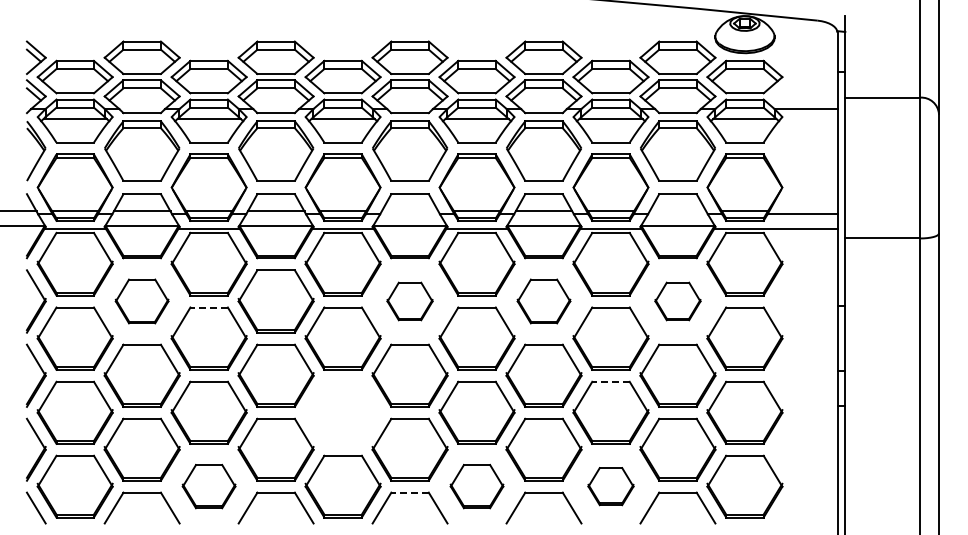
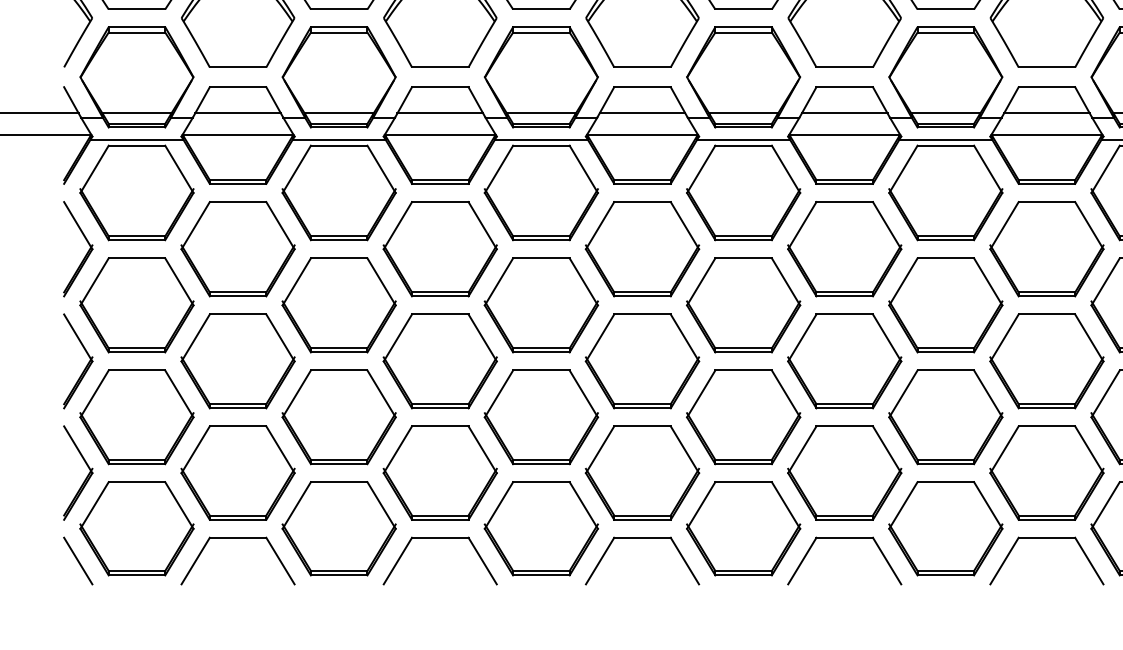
line: (409, 211) -> (641, 113), added
line: (677, 211) -> (1046, 113), added
part: (141, 301) -> (237, 249), size x1.43
part: (409, 301) -> (641, 249), size x1.67
part: (543, 301) -> (843, 249), size x1.43
part: (677, 301) -> (1046, 249), size x1.67
line: (209, 307) -> (339, 258), dashed -> solid
line: (611, 381) -> (946, 369), dashed -> solid
part: (342, 412) -> (540, 416), added
part: (208, 486) -> (338, 528), size x1.43
part: (476, 486) -> (742, 528), size x1.43
part: (610, 486) -> (945, 528), size x1.67
line: (410, 492) -> (643, 537), dashed -> solid

